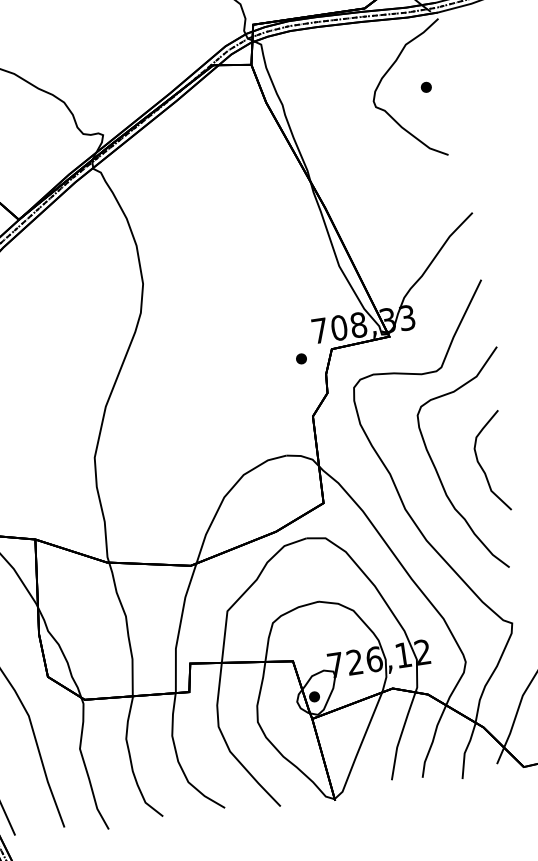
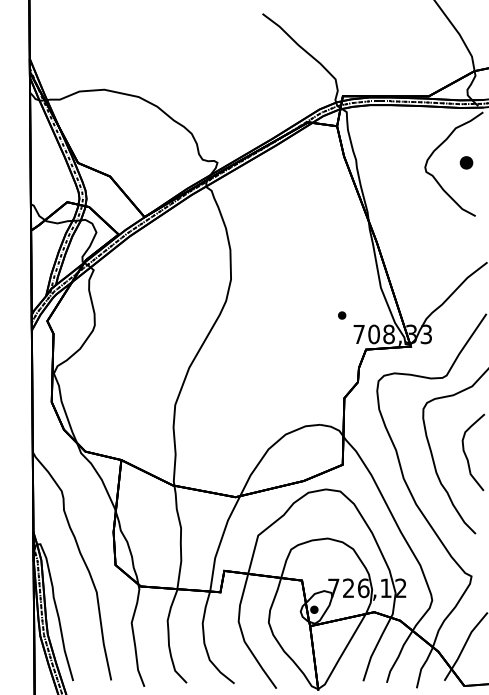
part: (426, 87) -> (466, 162), size x1.6
part: (301, 358) -> (342, 315), moved

